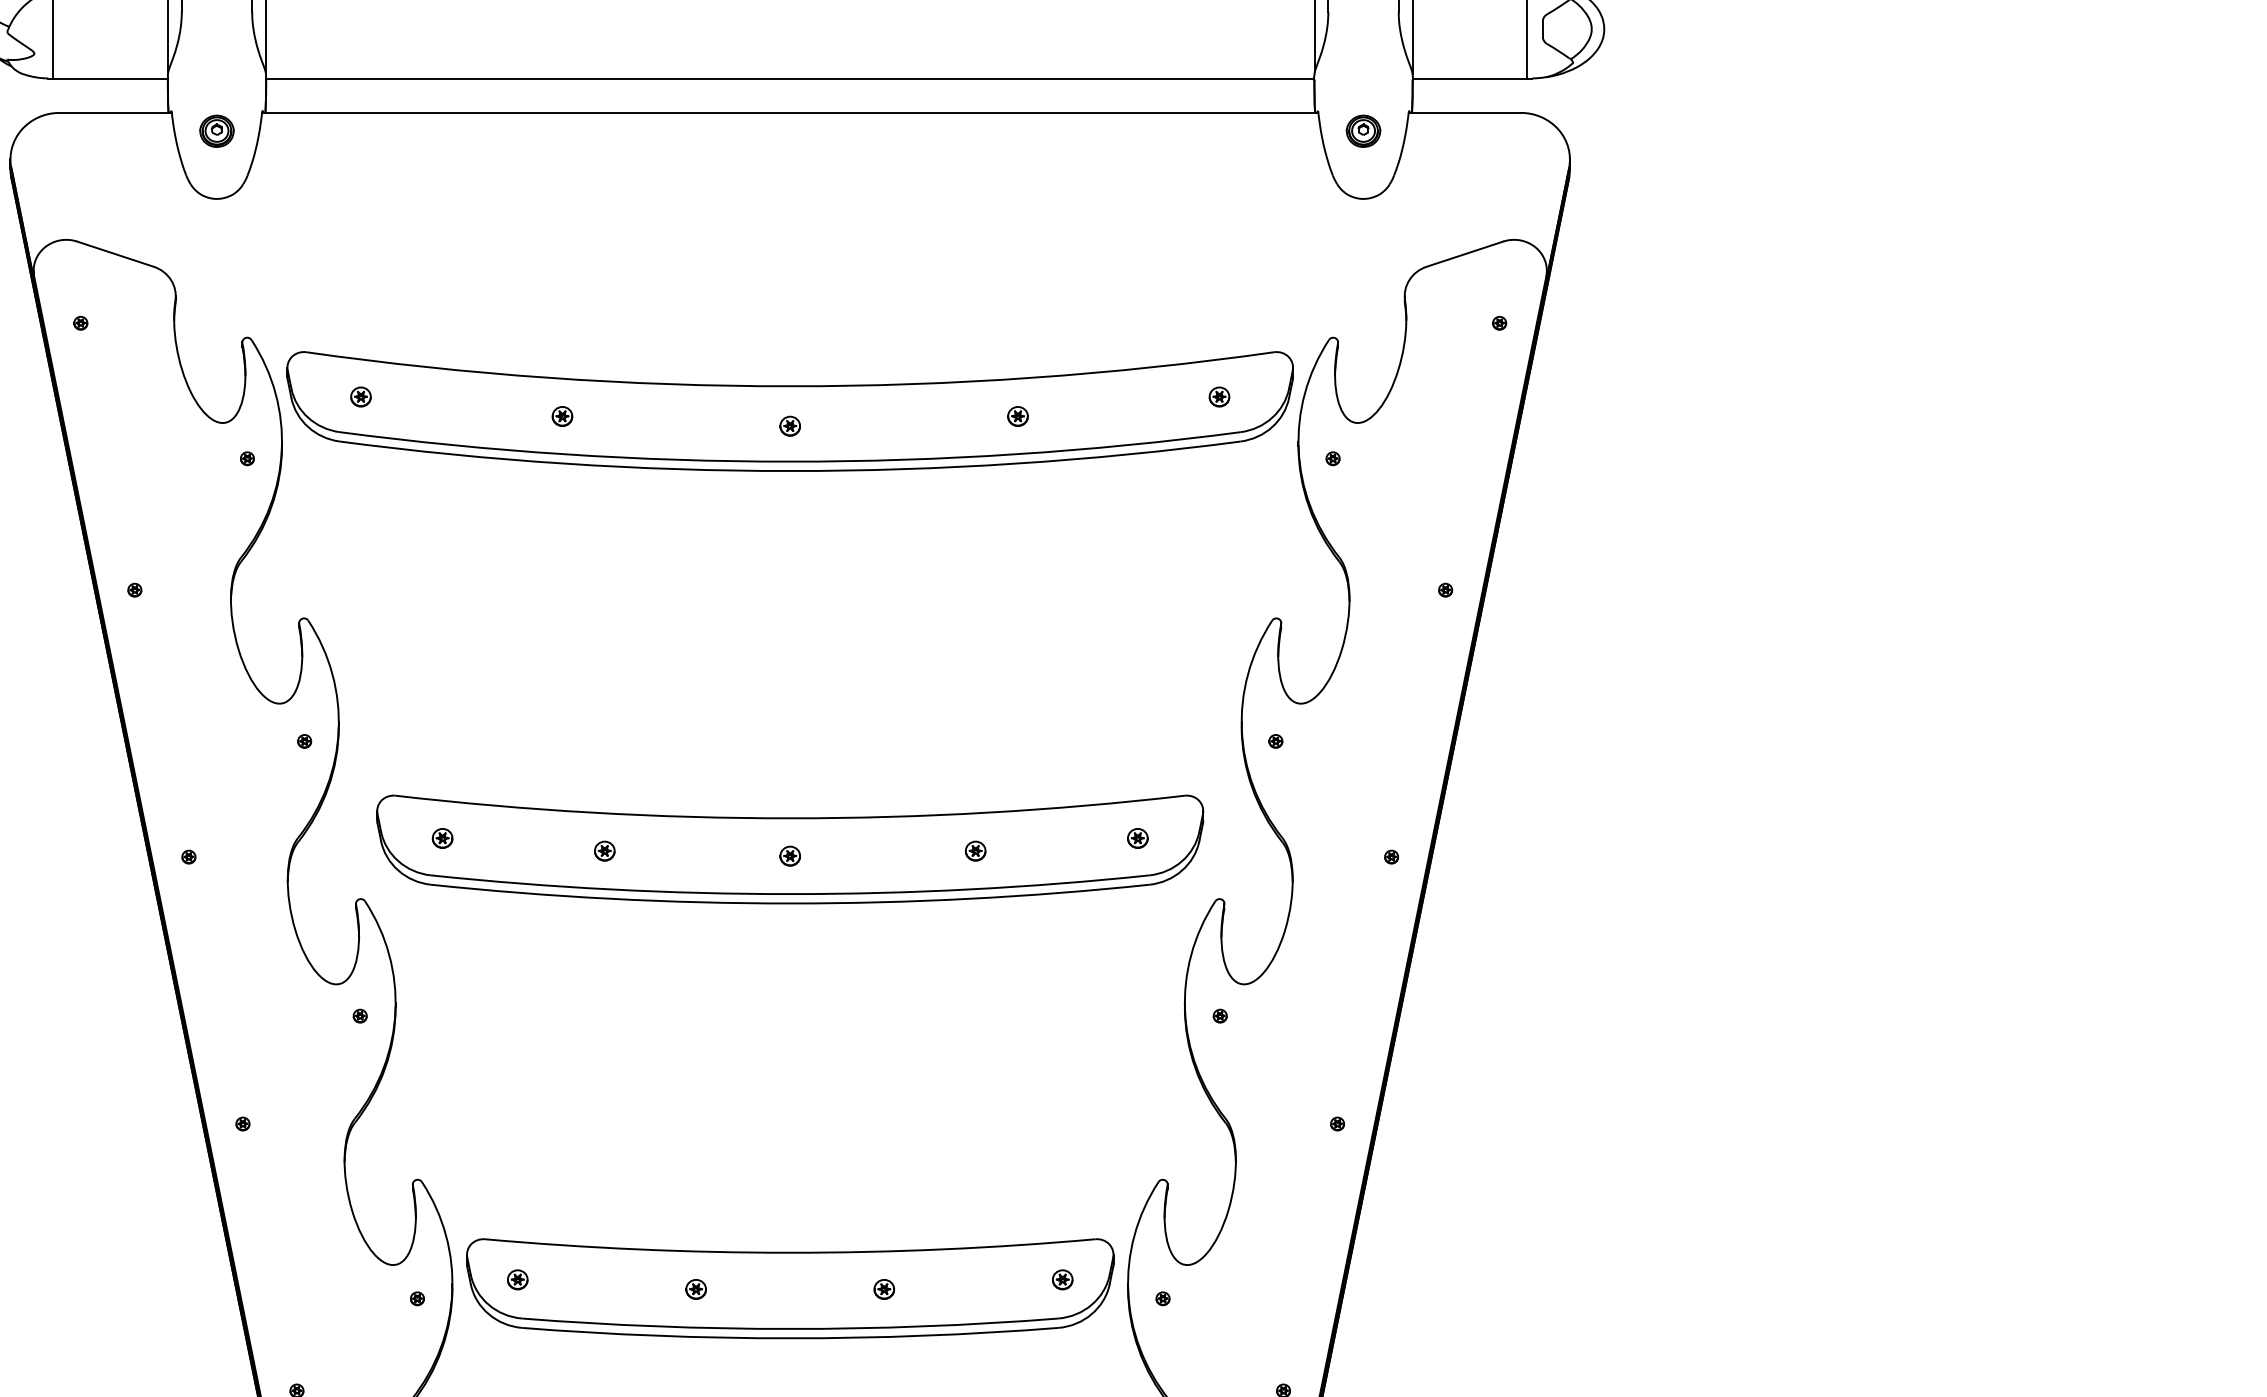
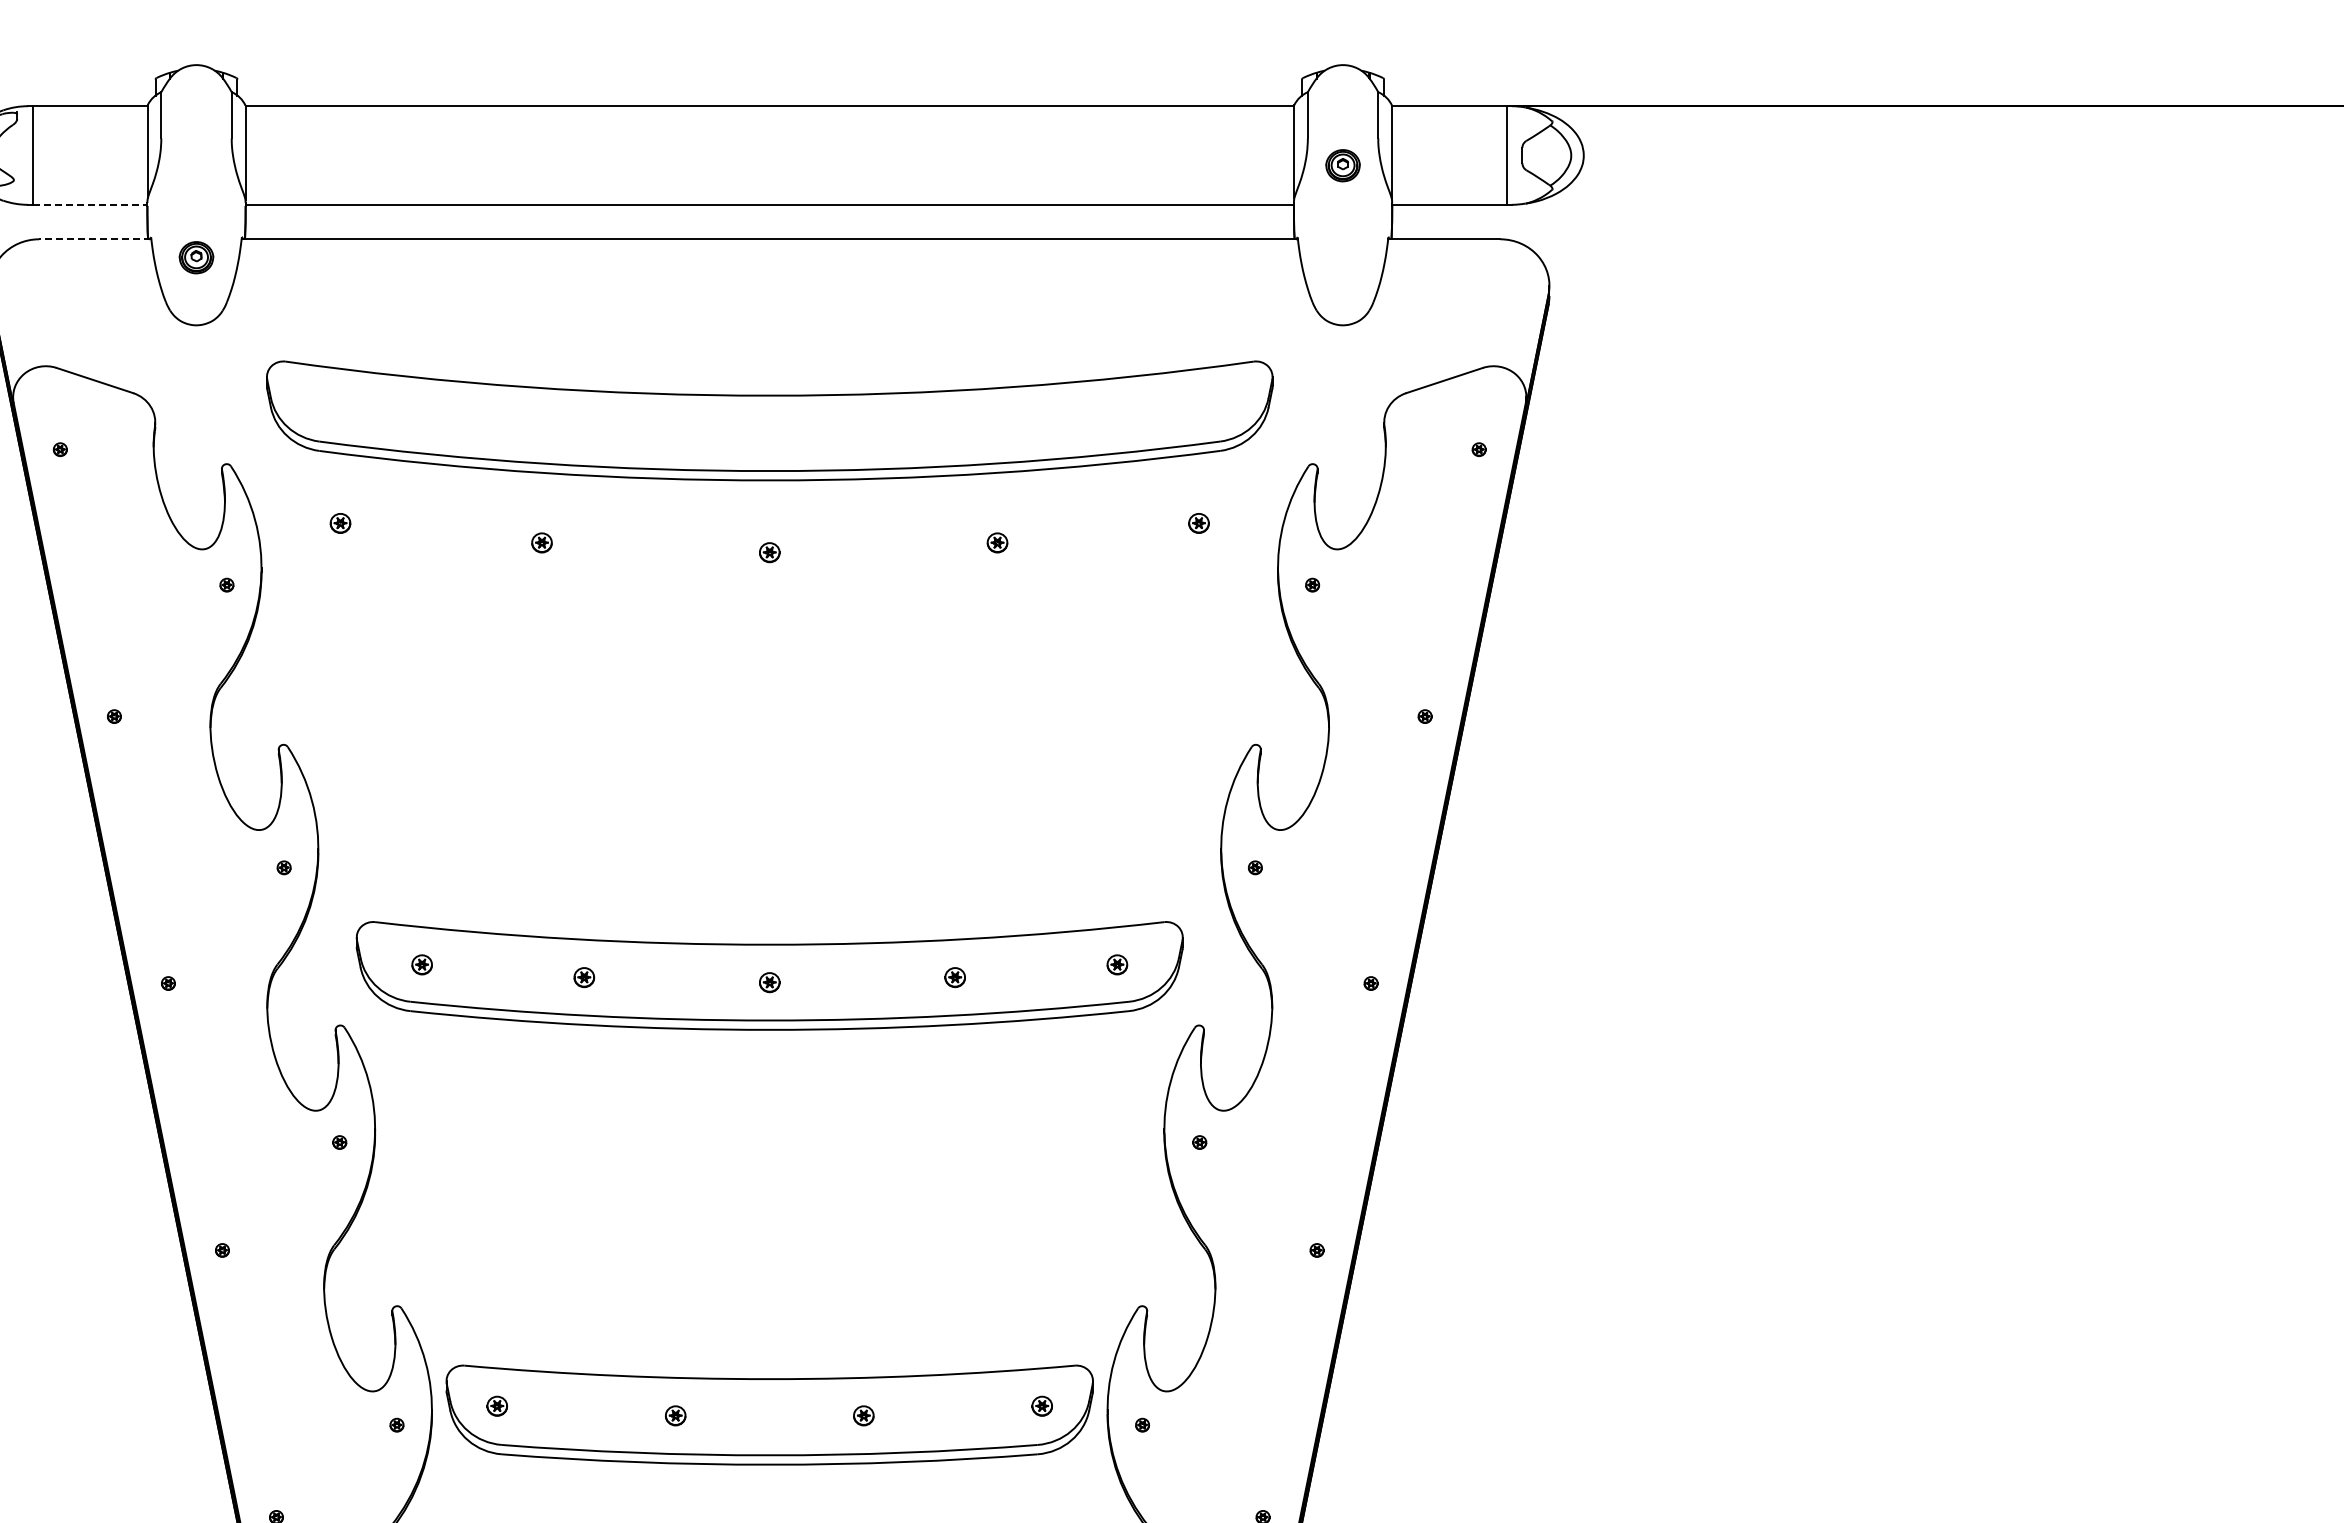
line: (110, 78) -> (90, 204), solid -> dashed
line: (114, 113) -> (94, 239), solid -> dashed
part: (1362, 131) -> (1342, 165), moved
part: (789, 411) -> (769, 420), moved

